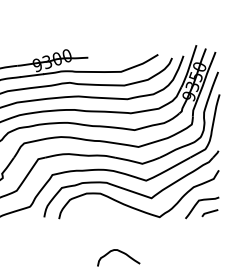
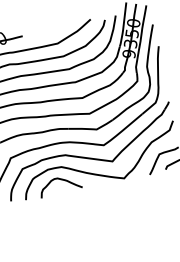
curve: (120, 252) -> (61, 180), moved

